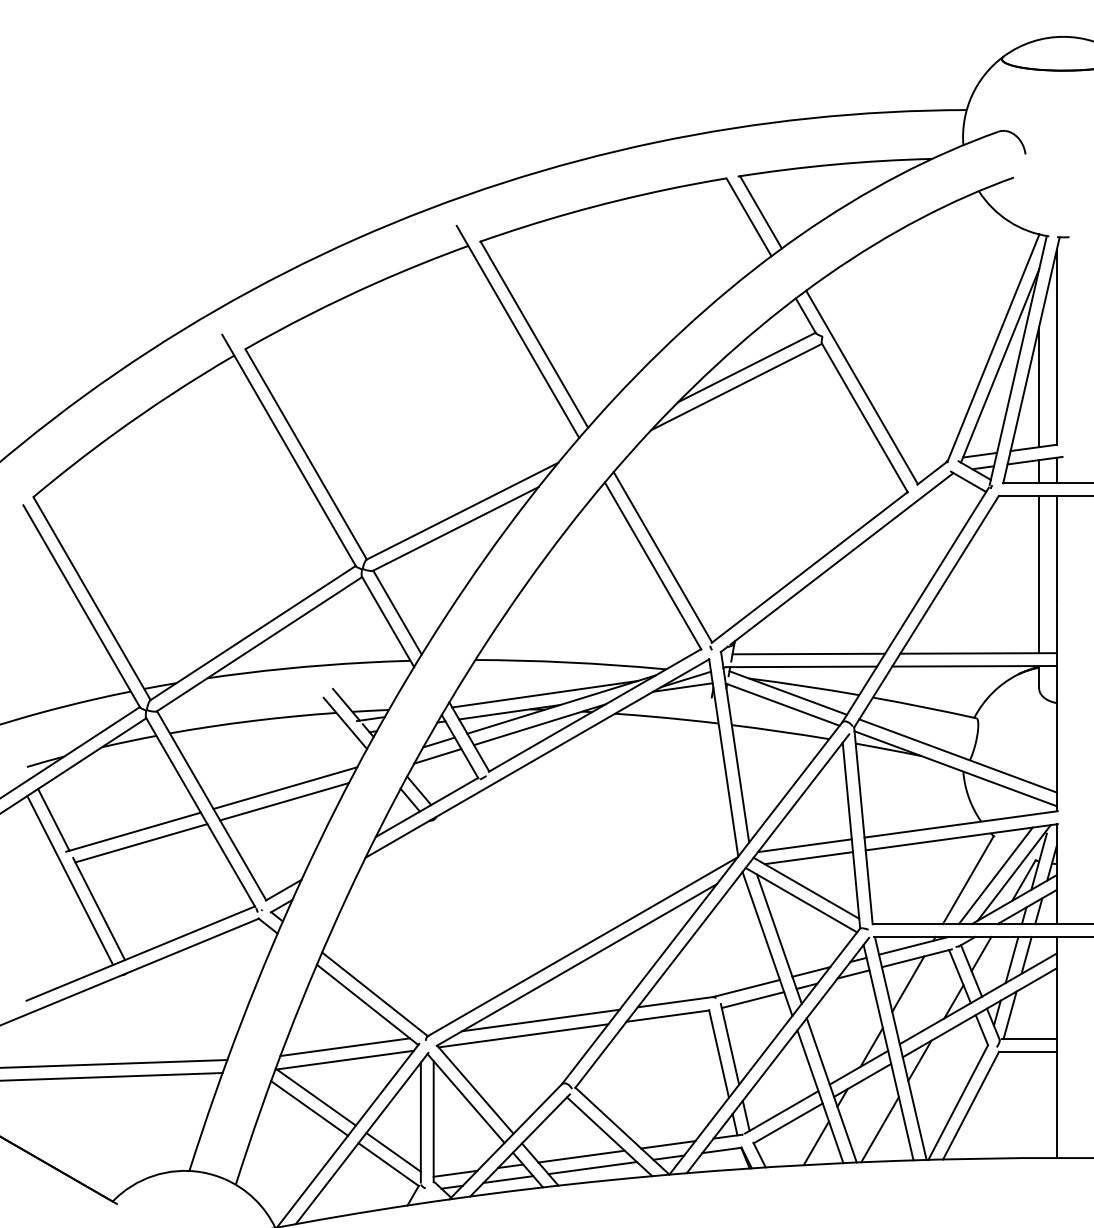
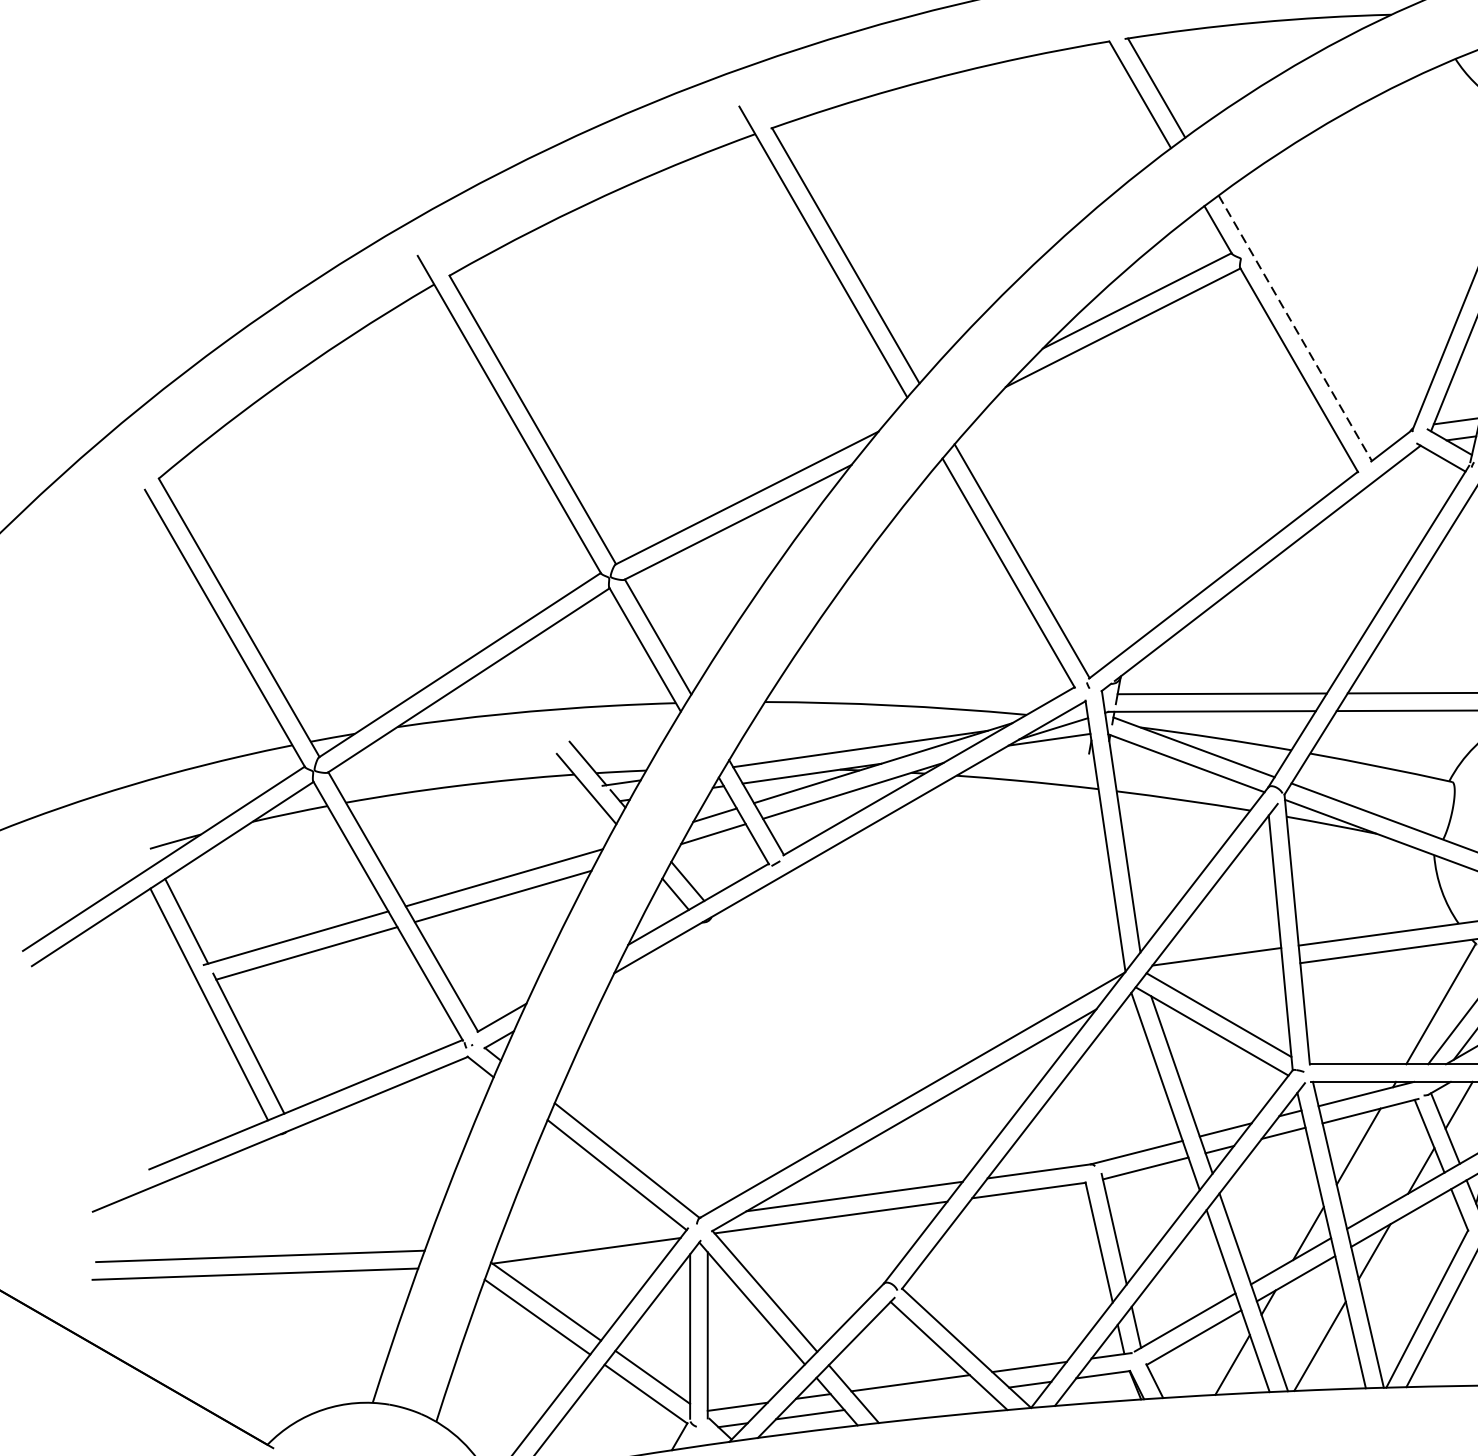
line: (862, 387) -> (1295, 328), solid -> dashed
line: (808, 858) -> (1221, 974), removed
line: (344, 1047) -> (585, 1233), removed
line: (592, 1168) -> (925, 1399), removed

